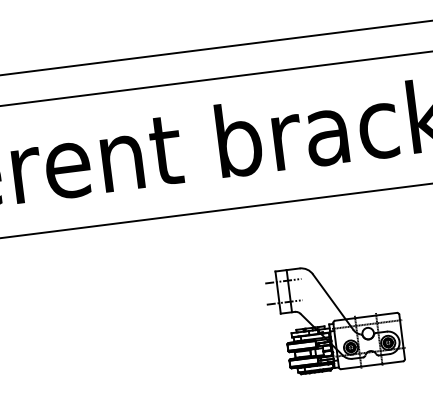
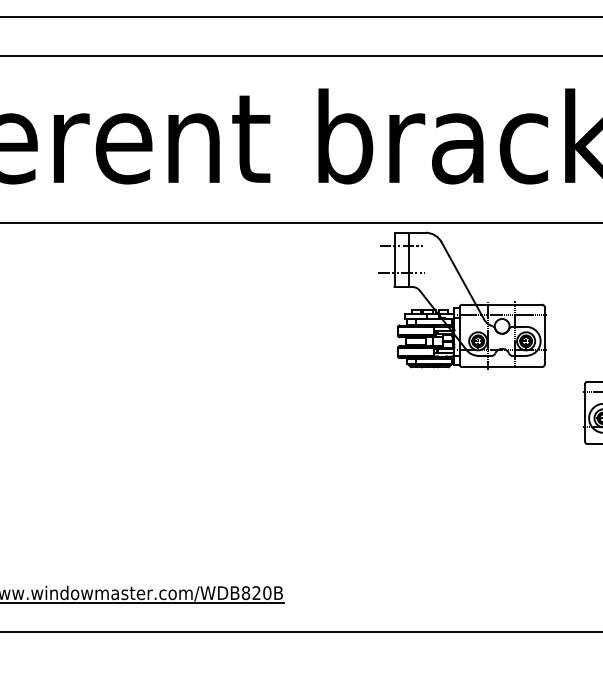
part: (334, 317) -> (462, 300), moved

